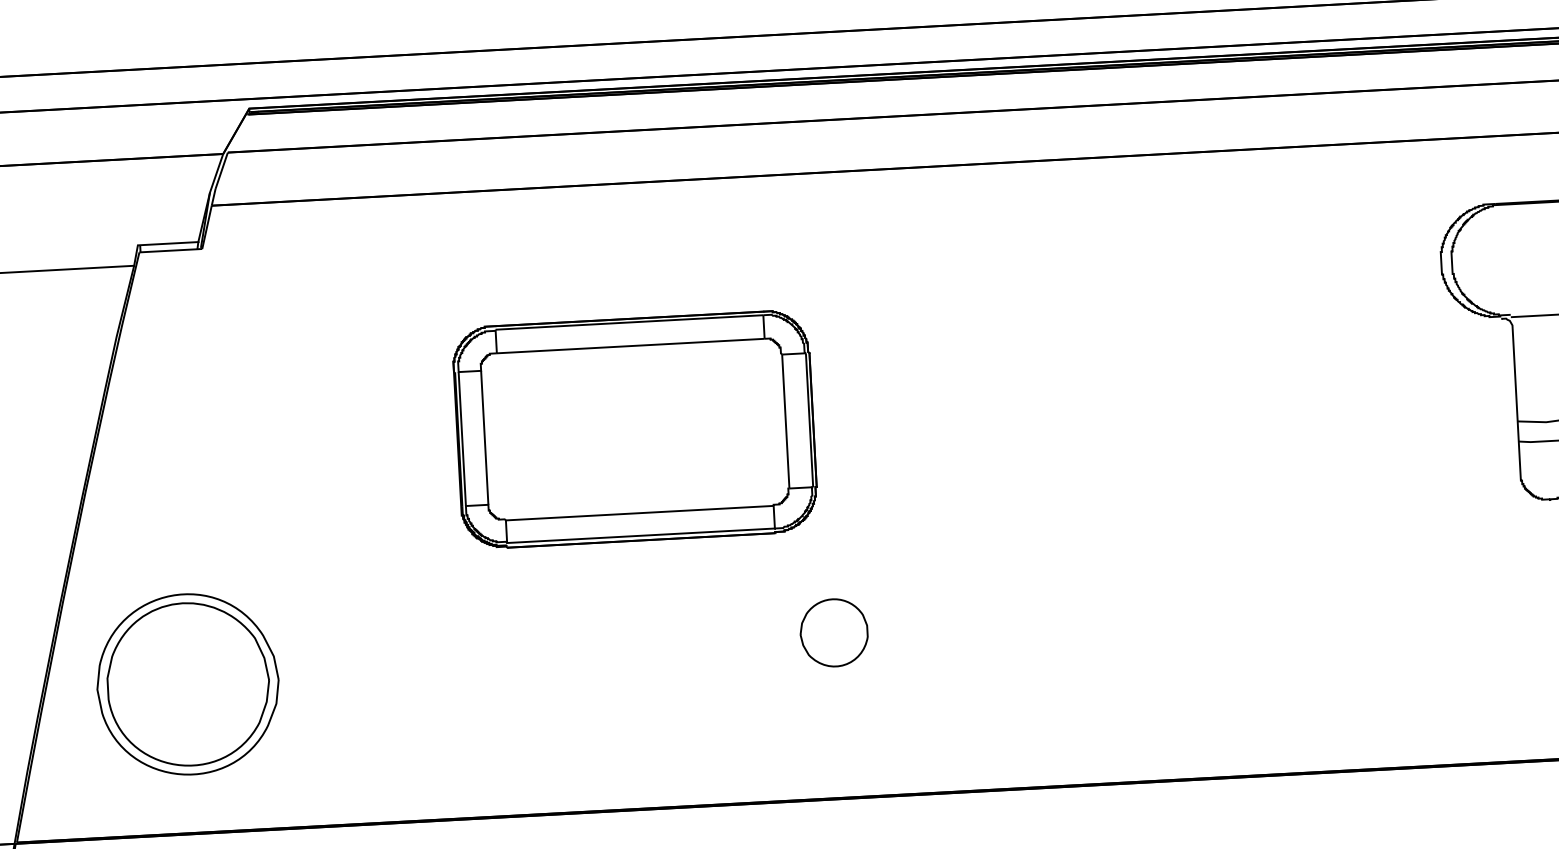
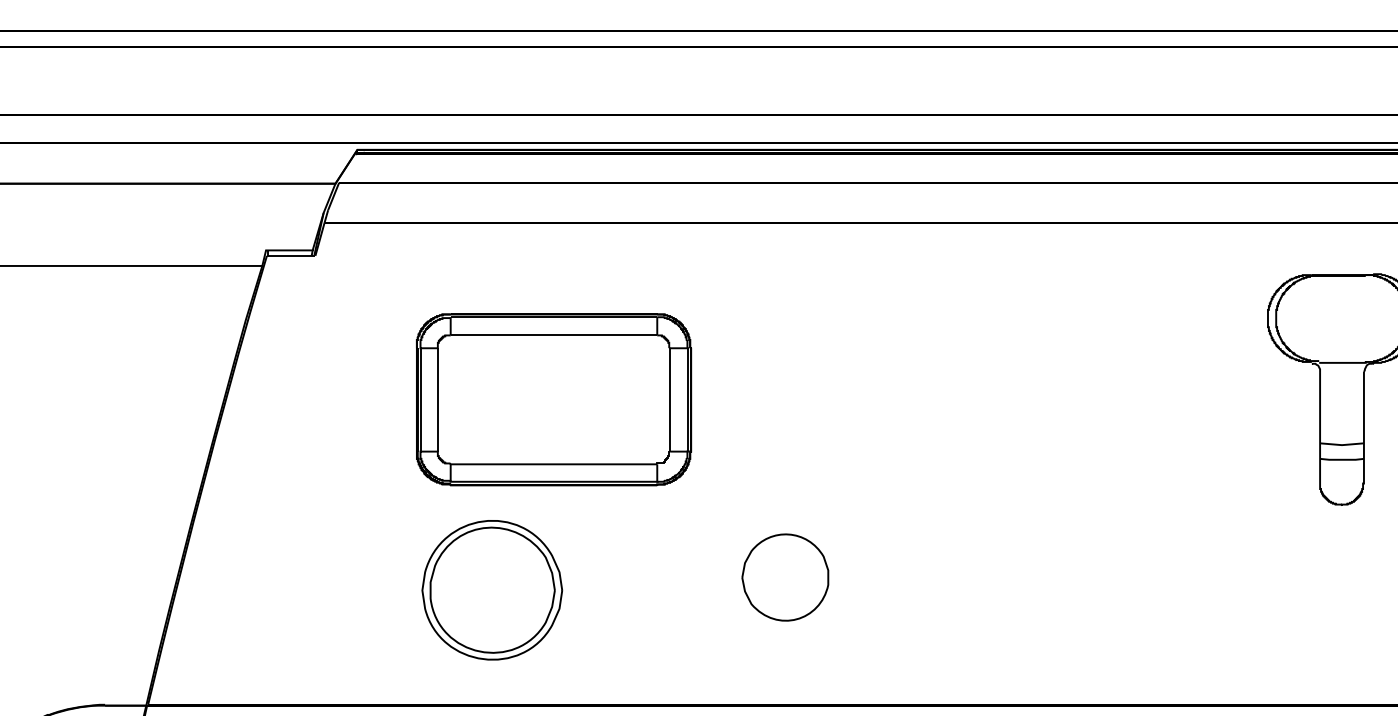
part: (635, 429) -> (554, 399), moved
part: (834, 632) -> (785, 577), size x1.67
part: (188, 684) -> (492, 590), moved

